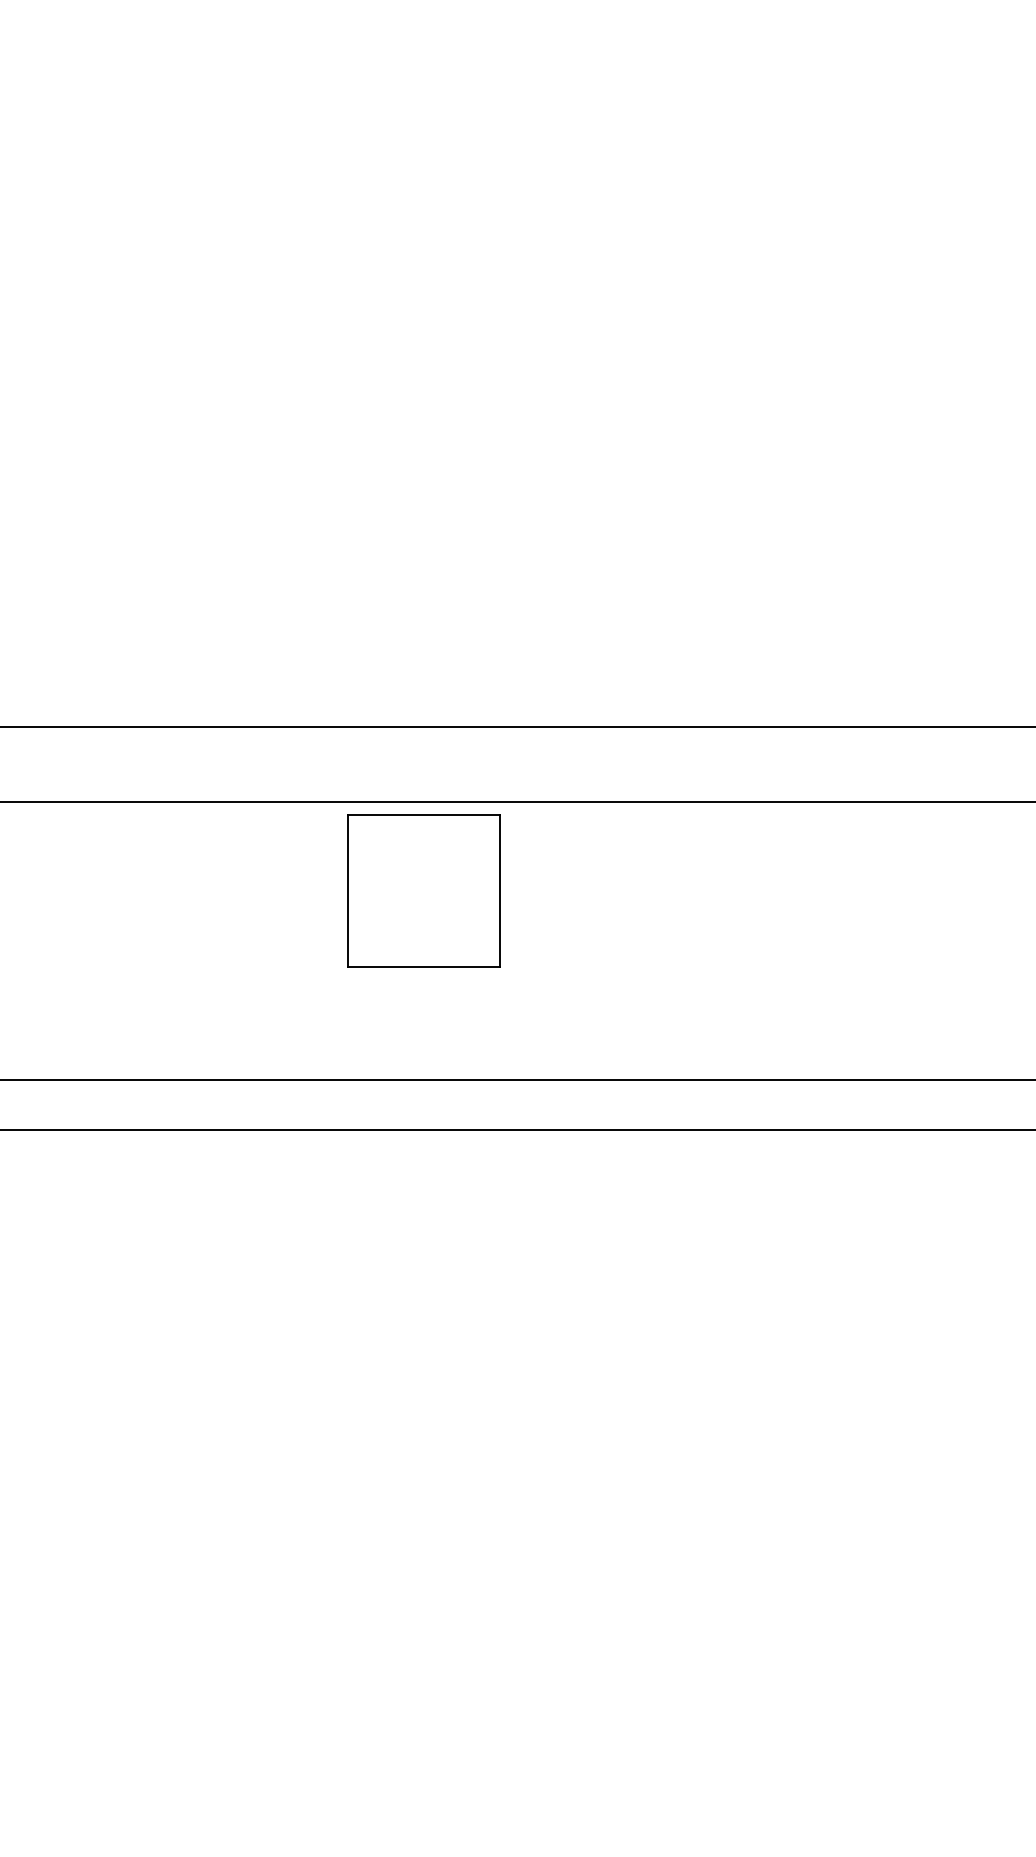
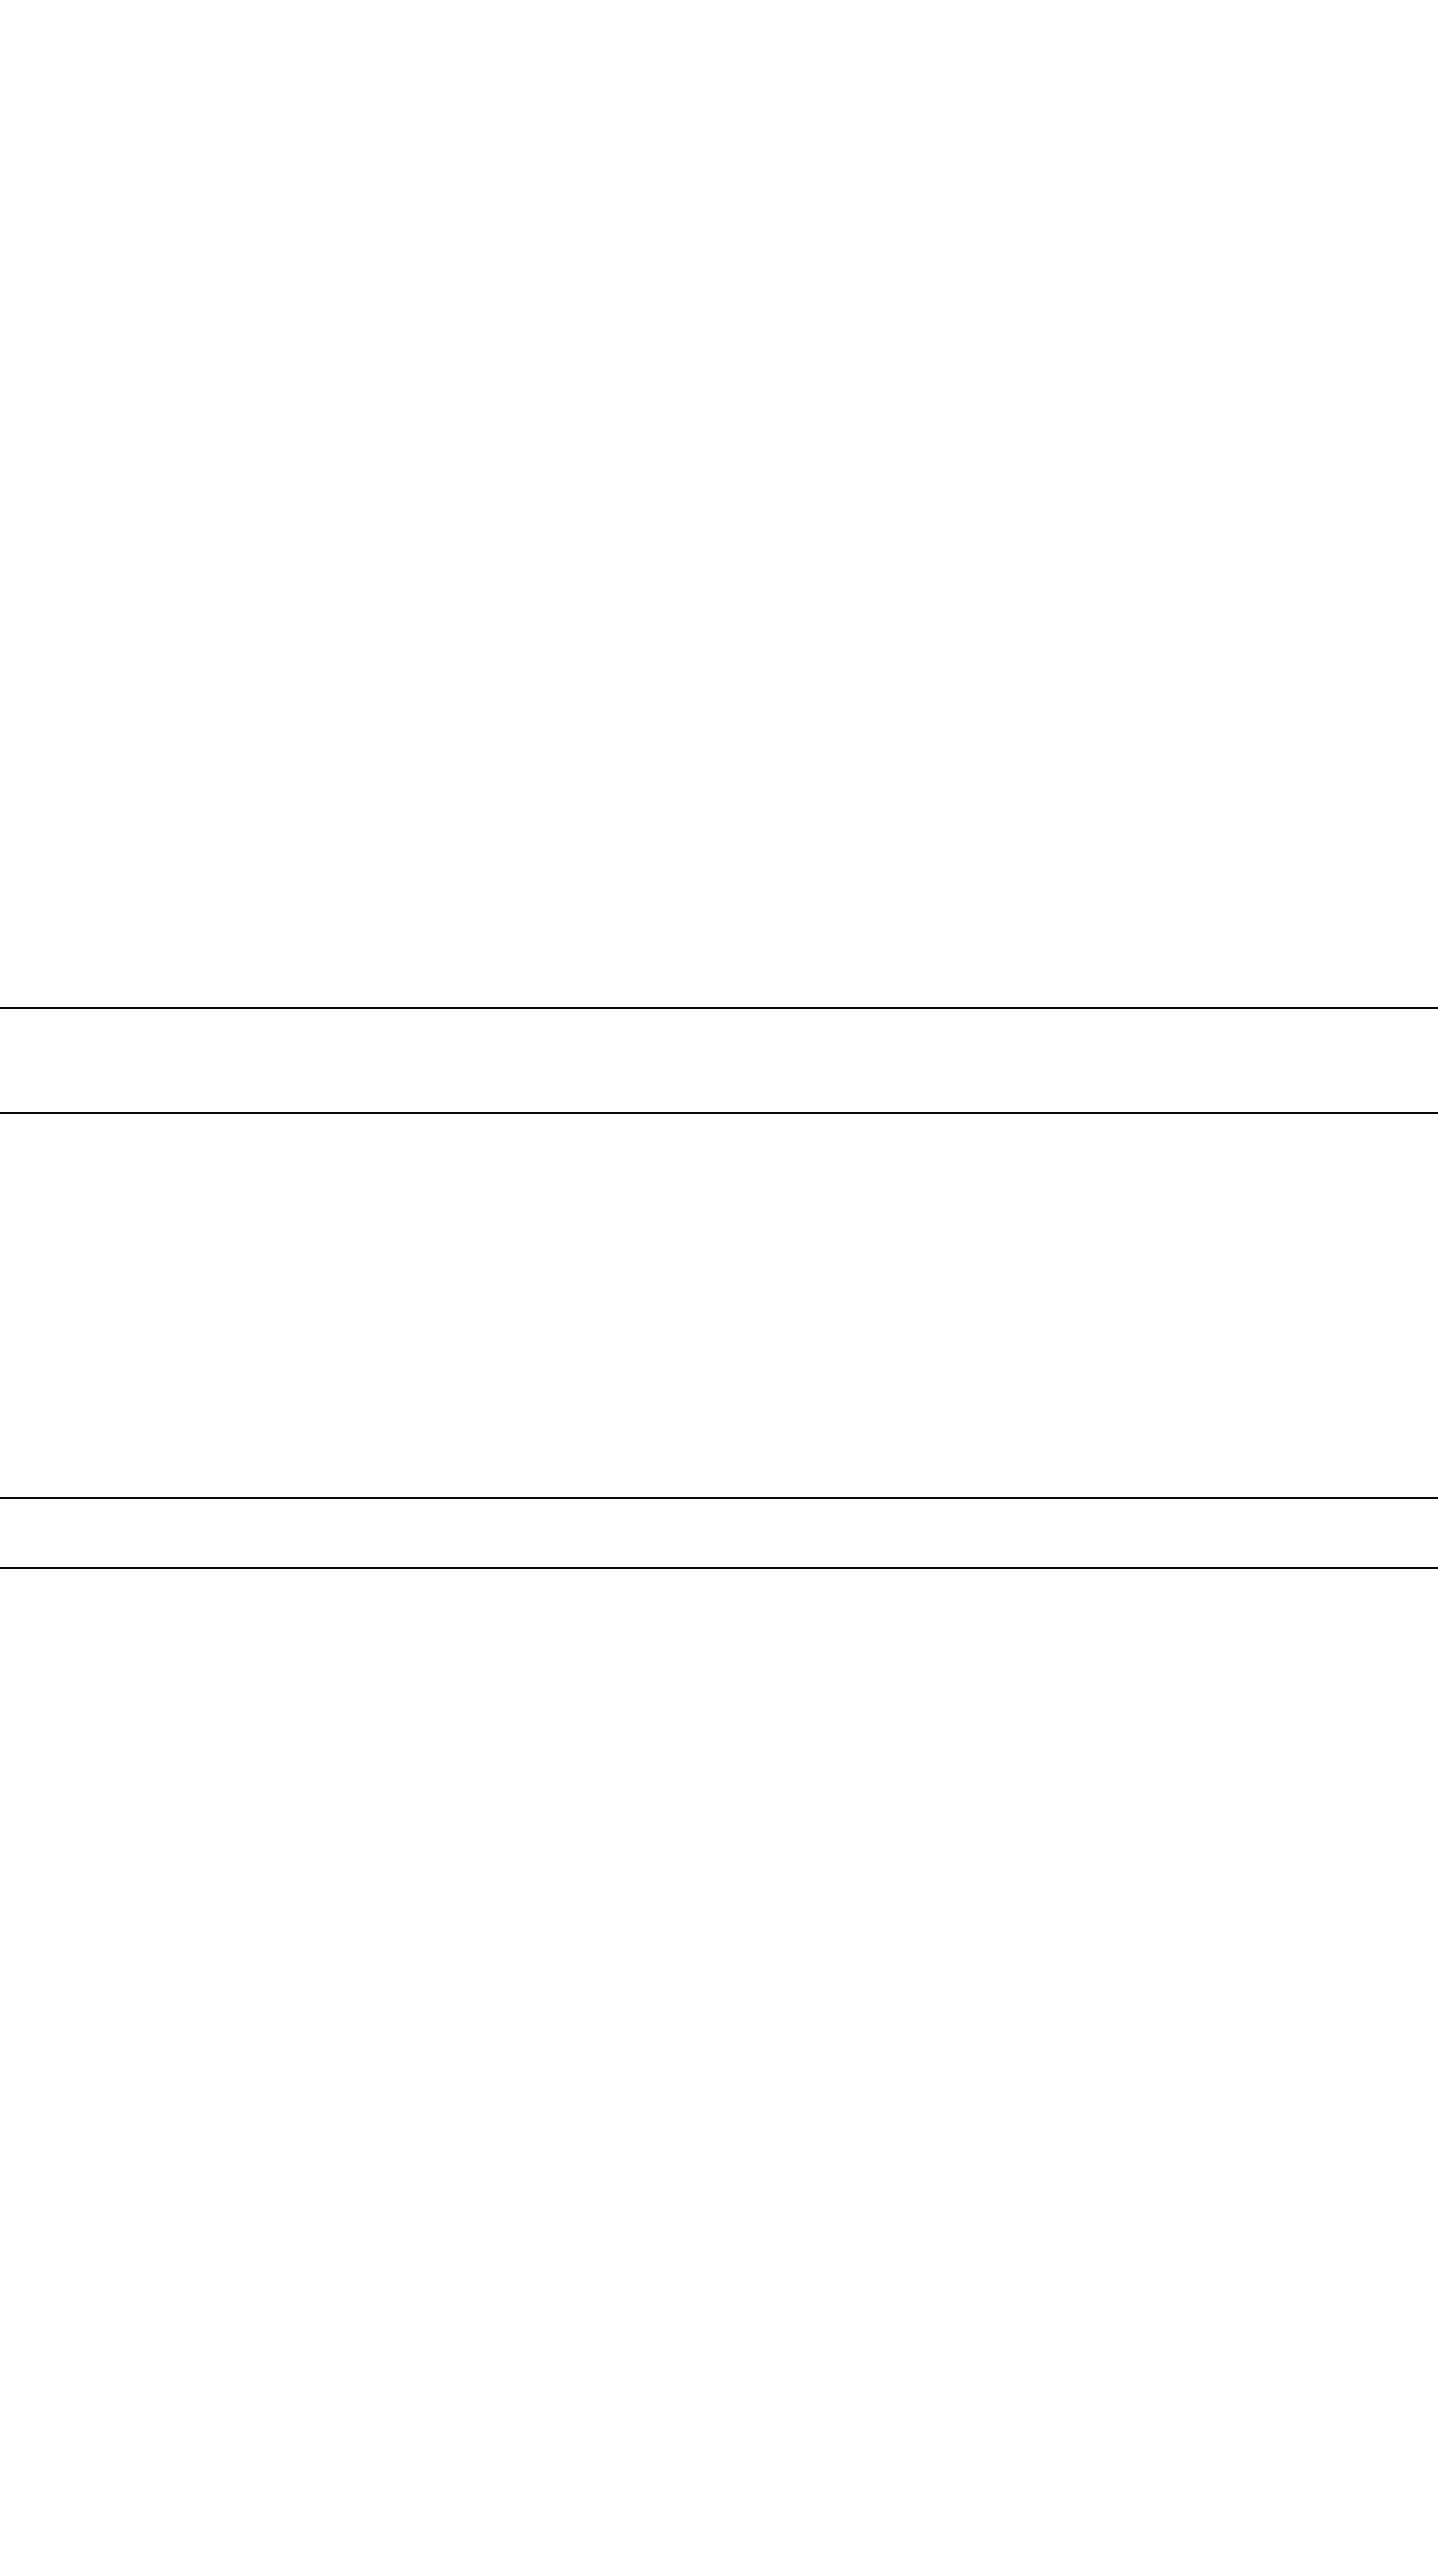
part: (423, 890) -> (588, 1235), removed

